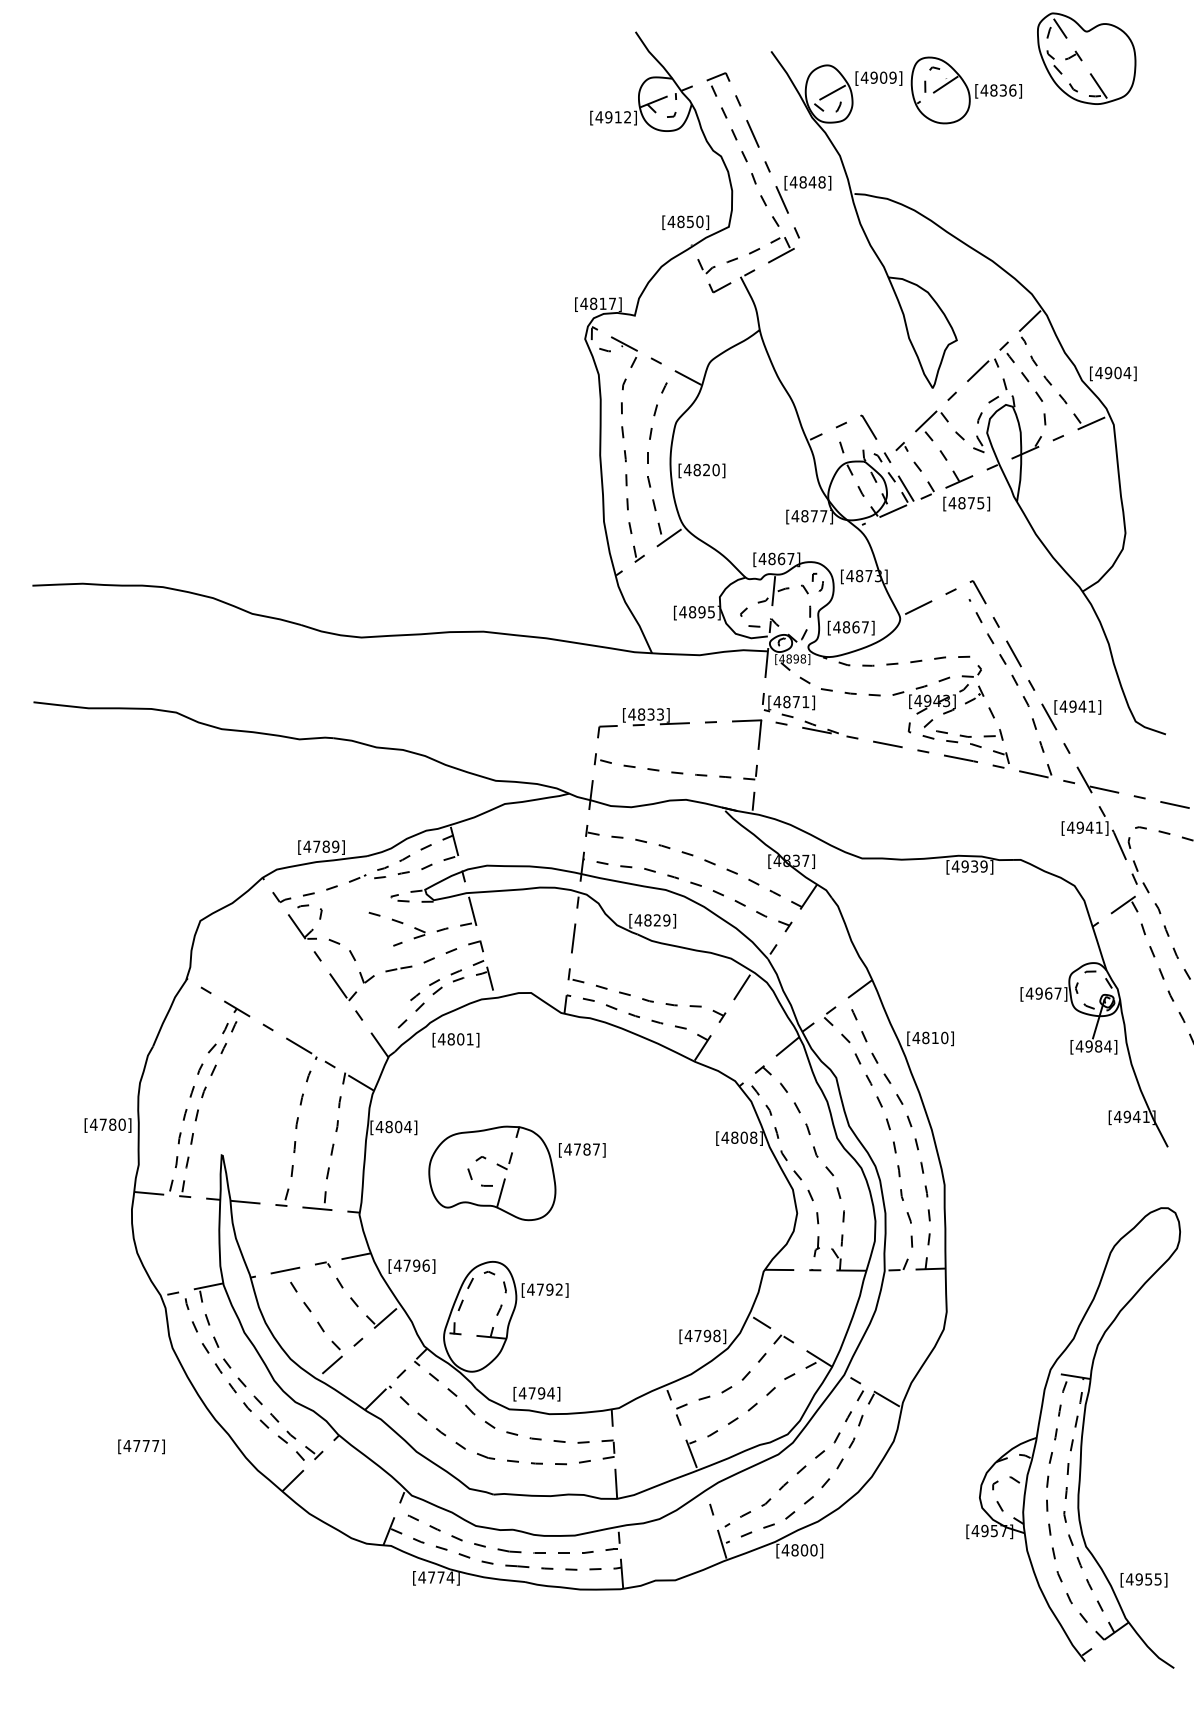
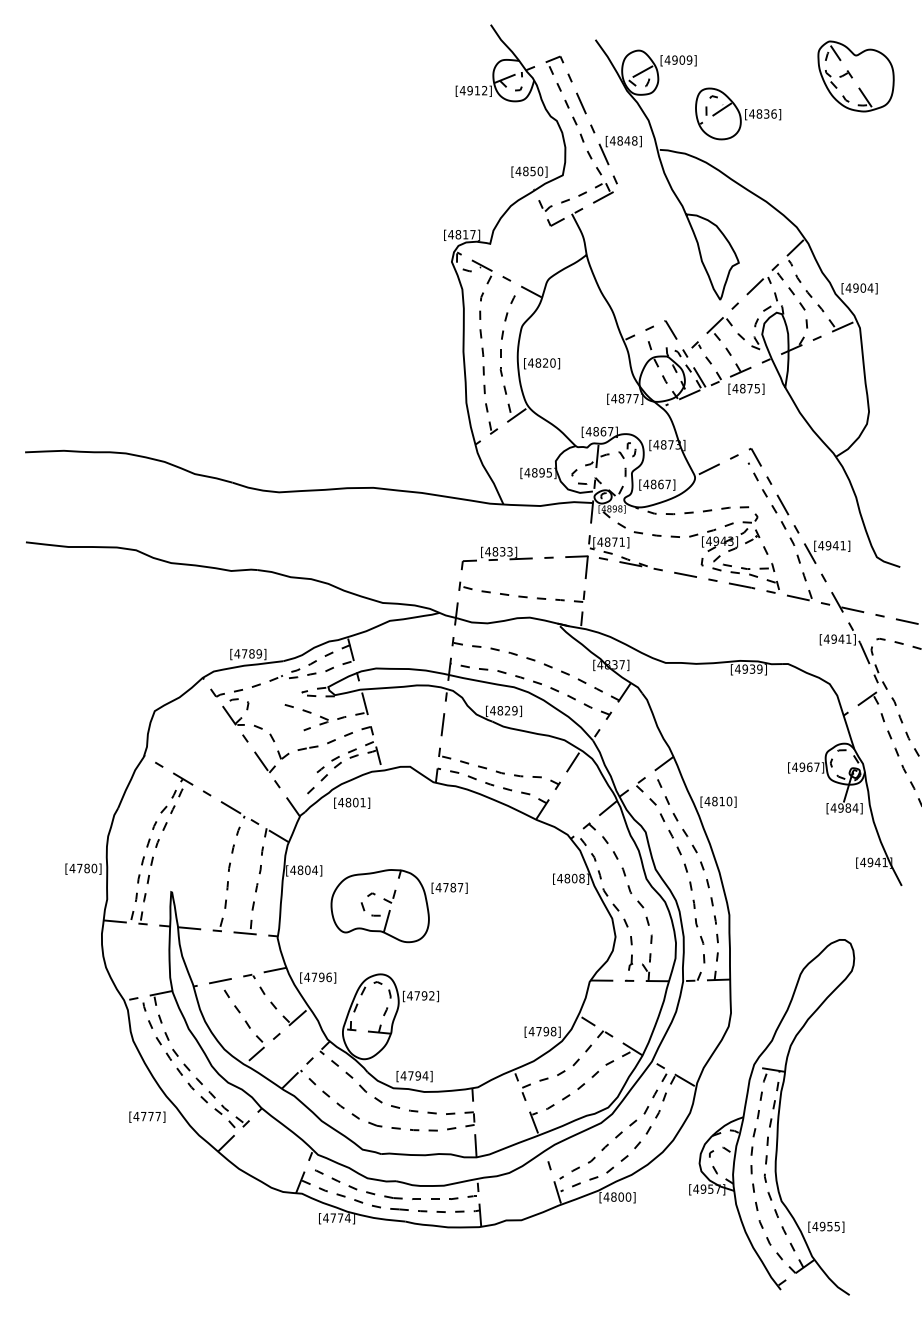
part: (1085, 58) -> (855, 76), moved
part: (966, 89) -> (738, 113), moved
part: (1074, 1438) -> (772, 1117), moved
text: (141, 1445) -> (147, 1116), moved

